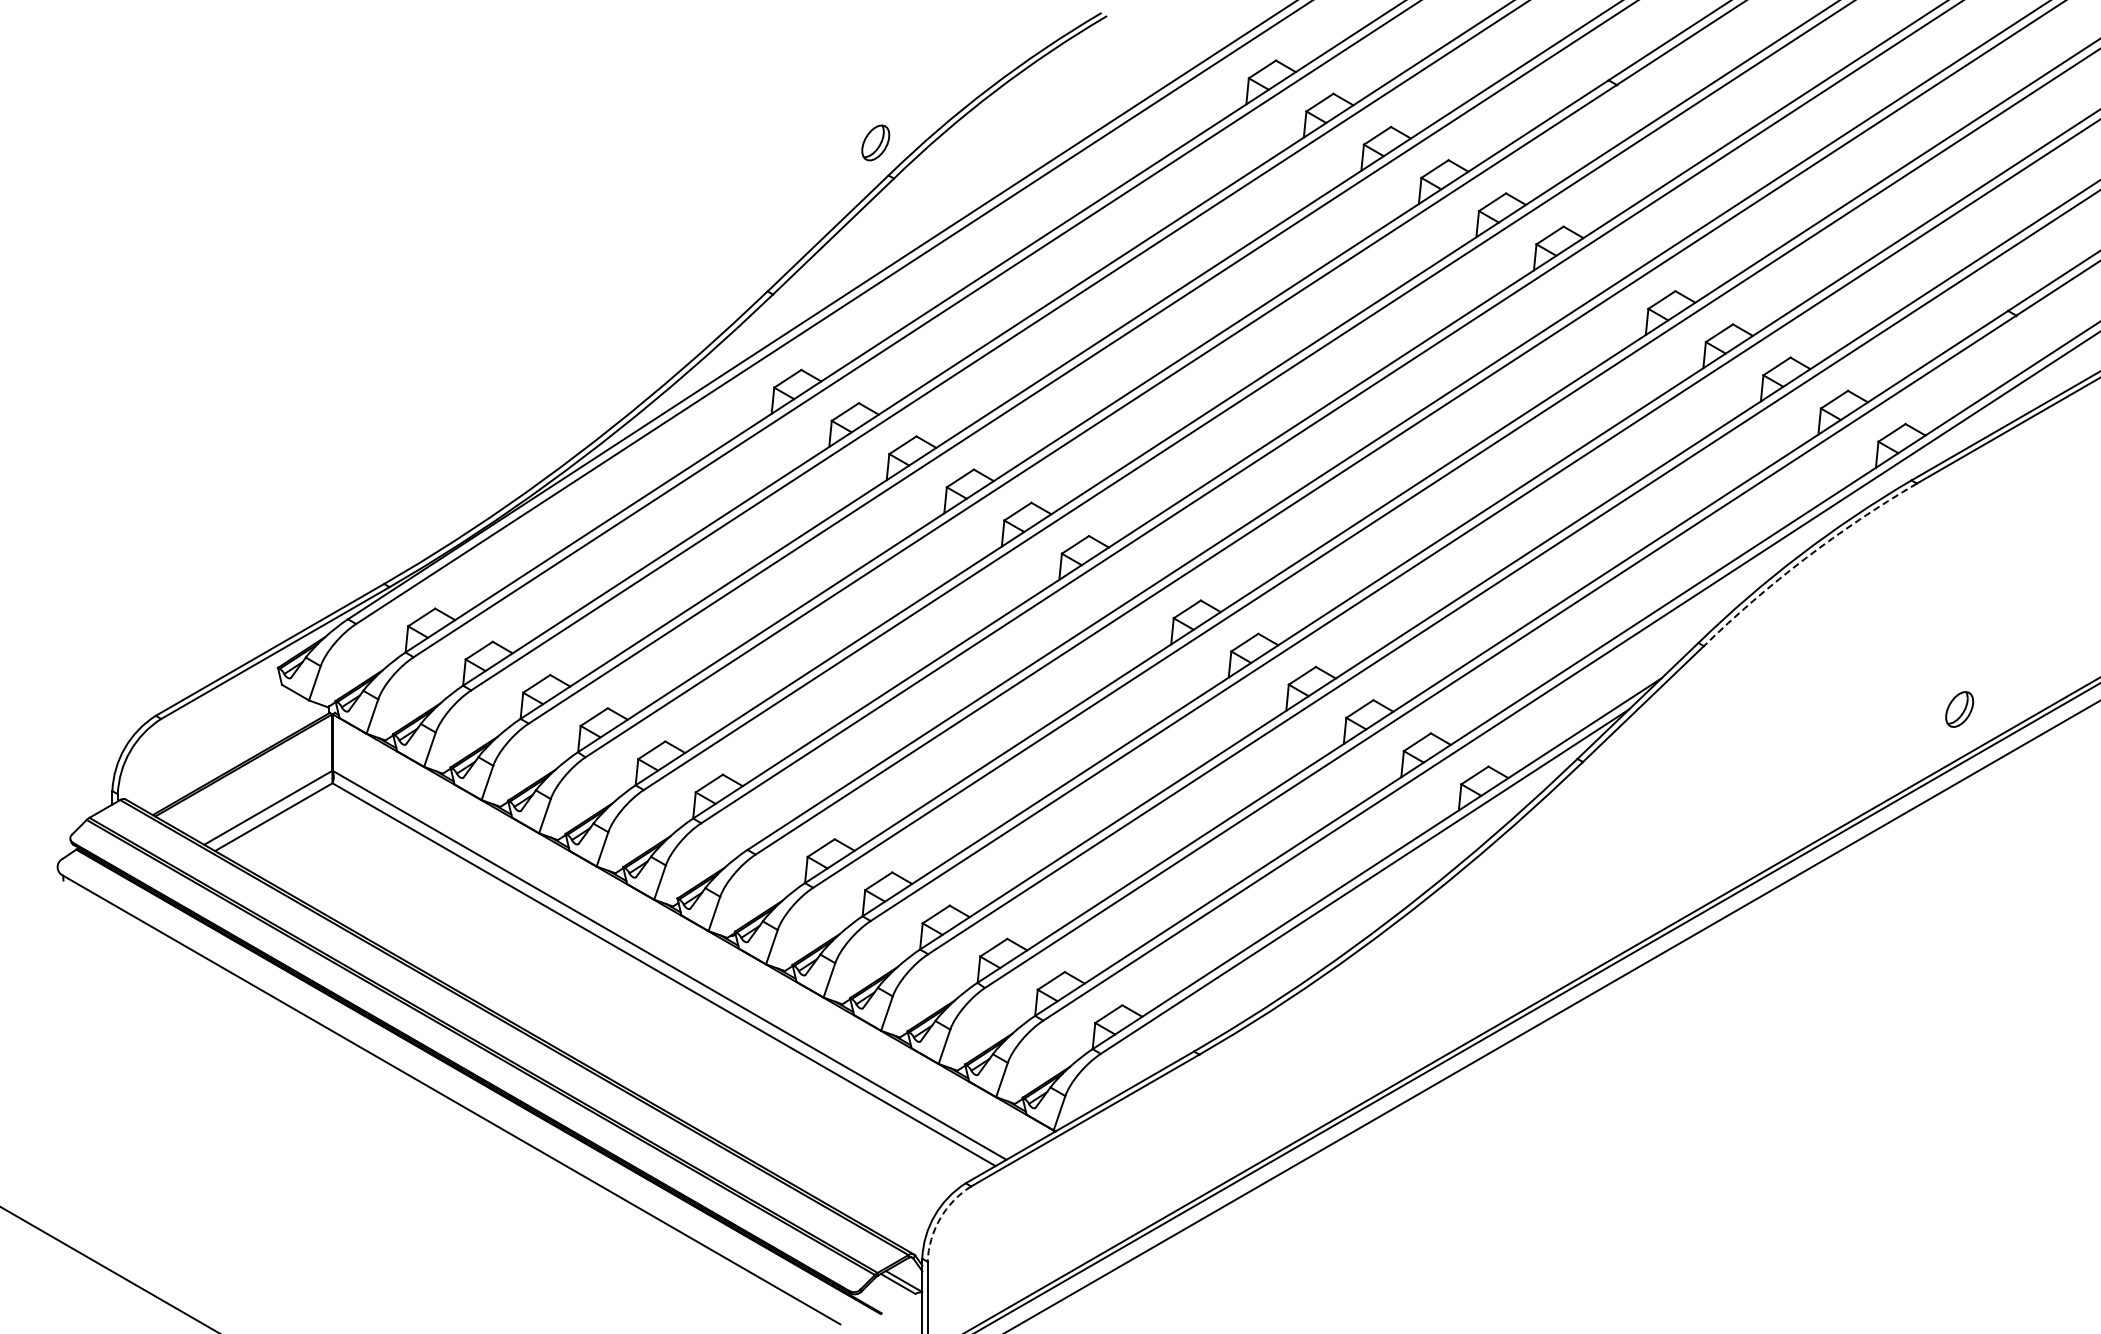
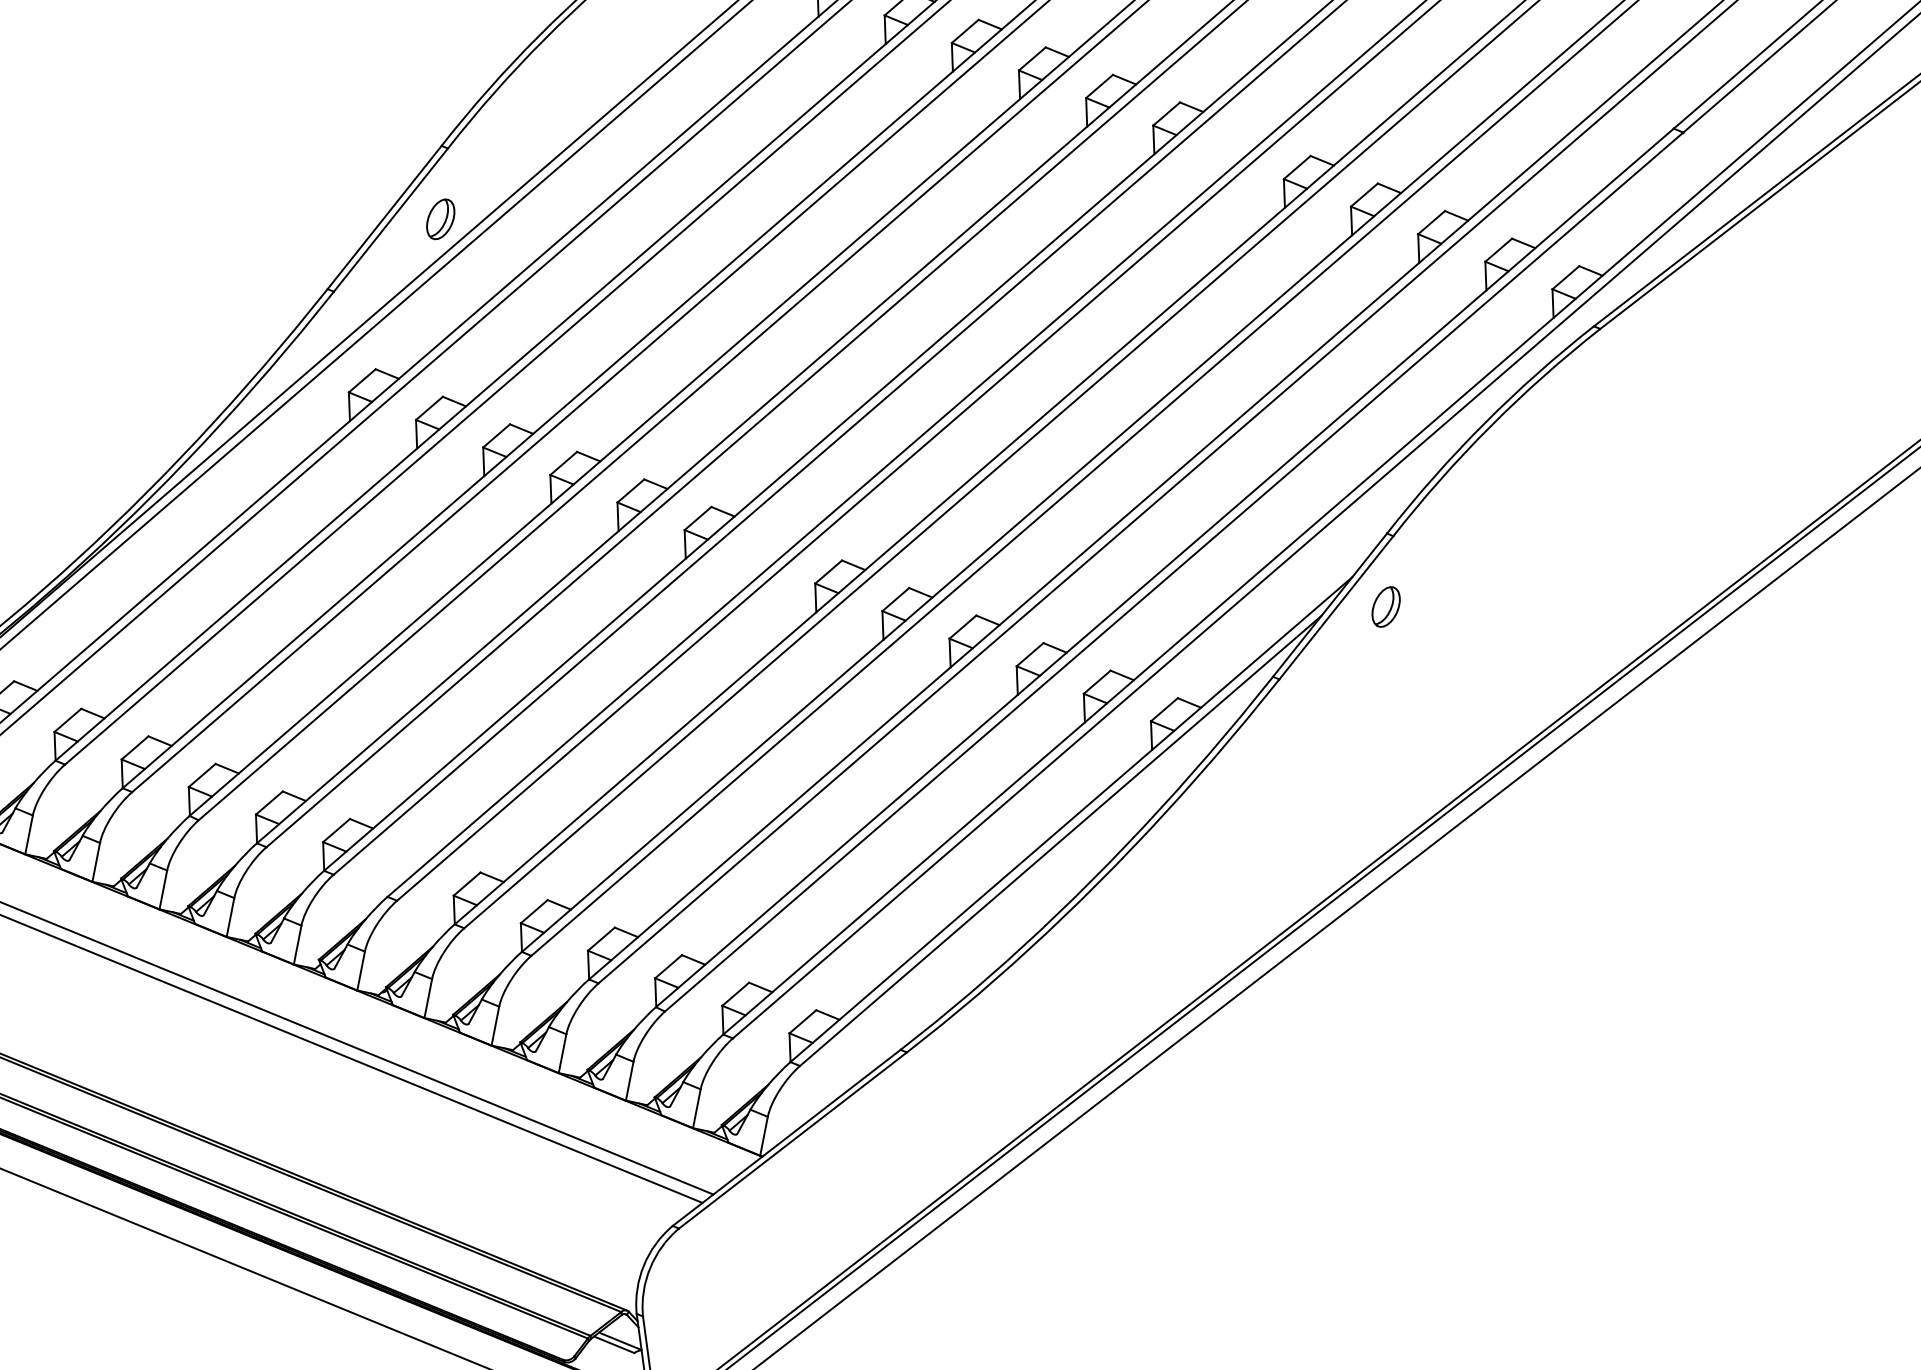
part: (875, 142) -> (440, 218), moved
arc: (1805, 558) -> (1490, 426), dashed -> solid
part: (1959, 709) -> (1385, 607), moved
arc: (940, 1218) -> (650, 1267), dashed -> solid

